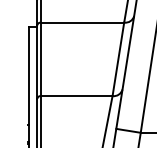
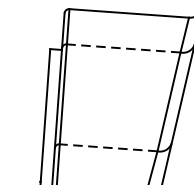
line: (82, 22) -> (123, 48), solid -> dashed
line: (76, 96) -> (108, 148), solid -> dashed

